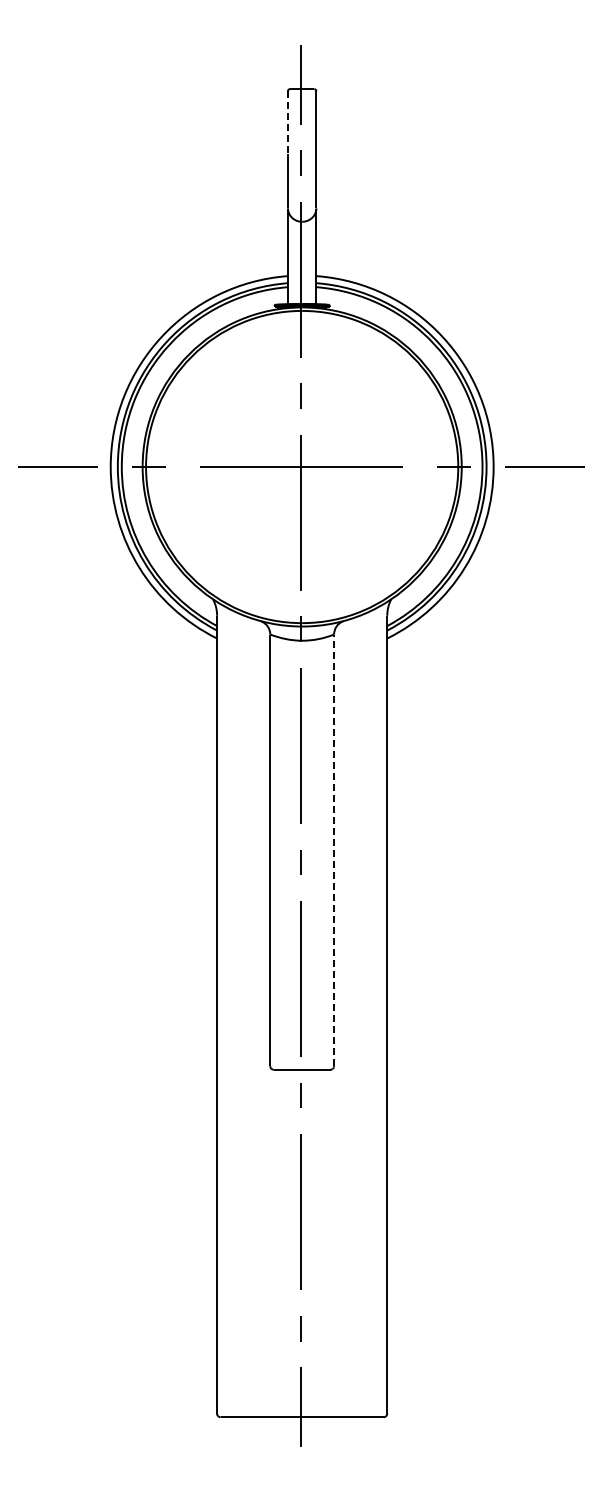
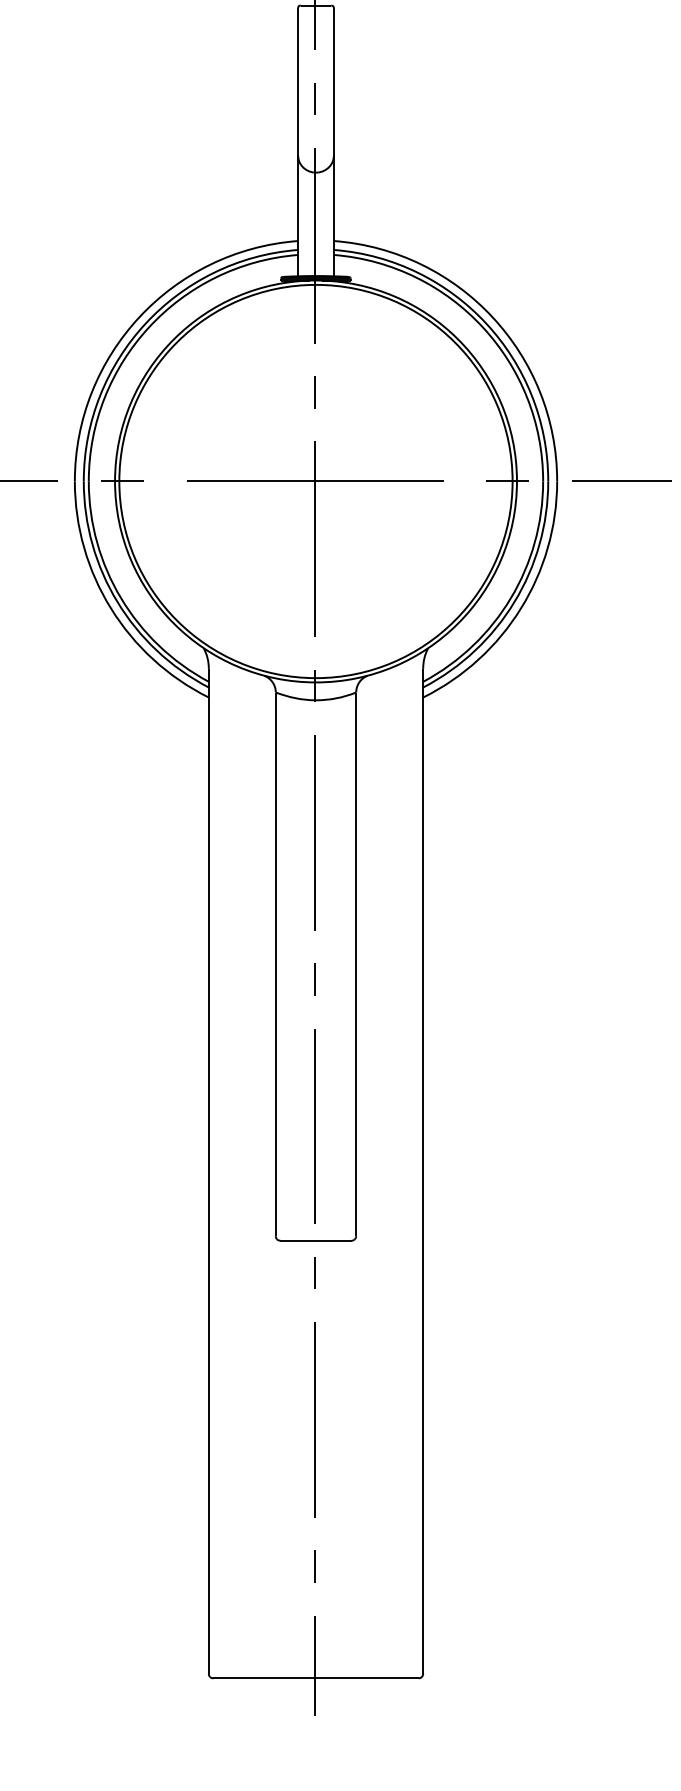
line: (288, 122) -> (298, 47), dashed -> solid
line: (334, 850) -> (356, 964), dashed -> solid

